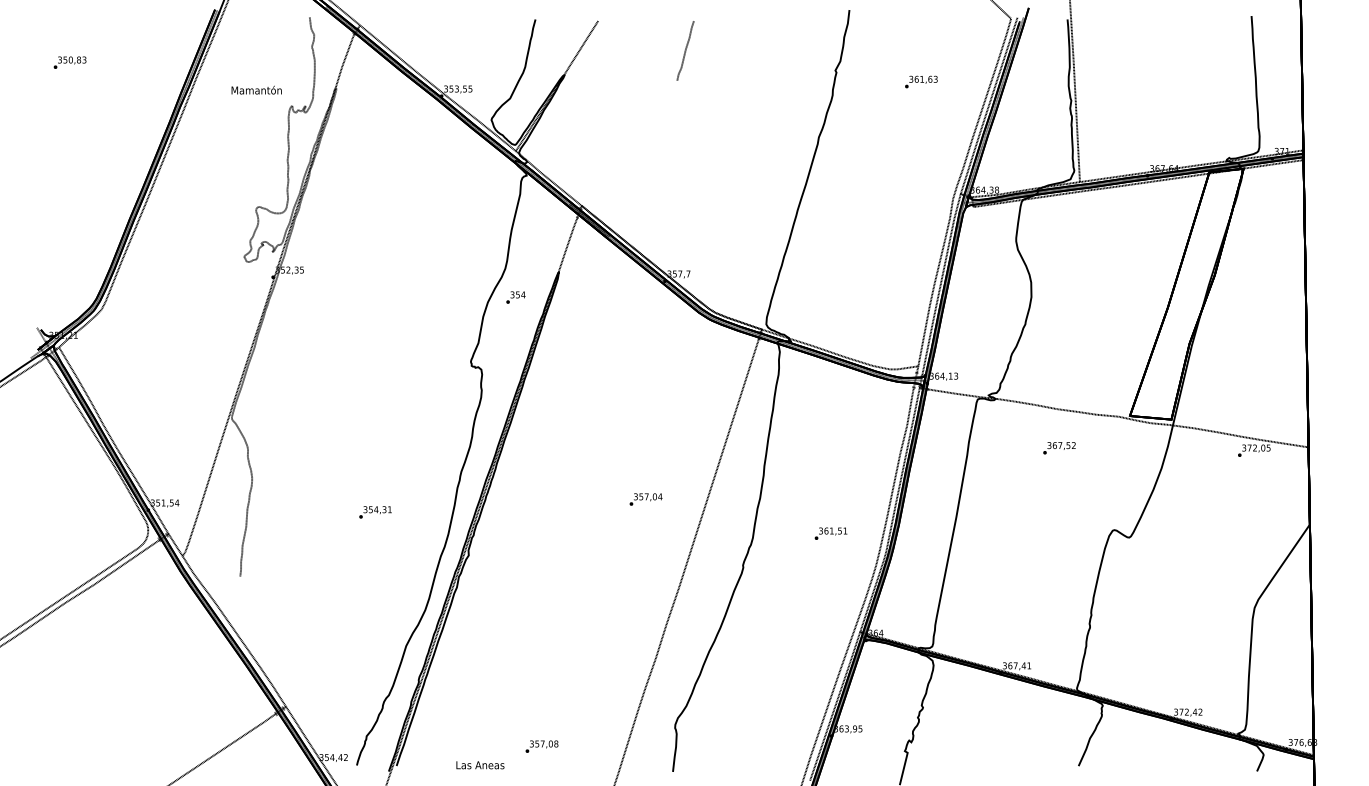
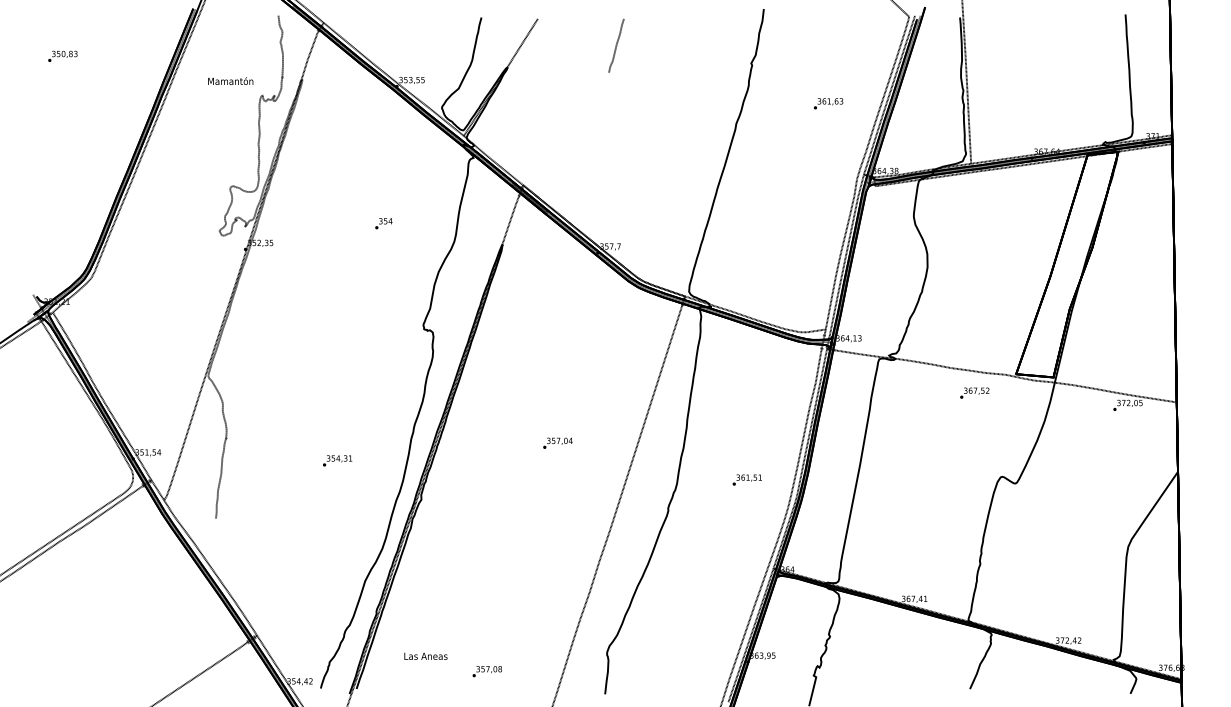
text: (921, 81) -> (828, 103), moved
text: (515, 297) -> (383, 223), moved
text: (1059, 447) -> (974, 392), moved
text: (645, 498) -> (557, 442), moved
text: (479, 764) -> (425, 655), moved

